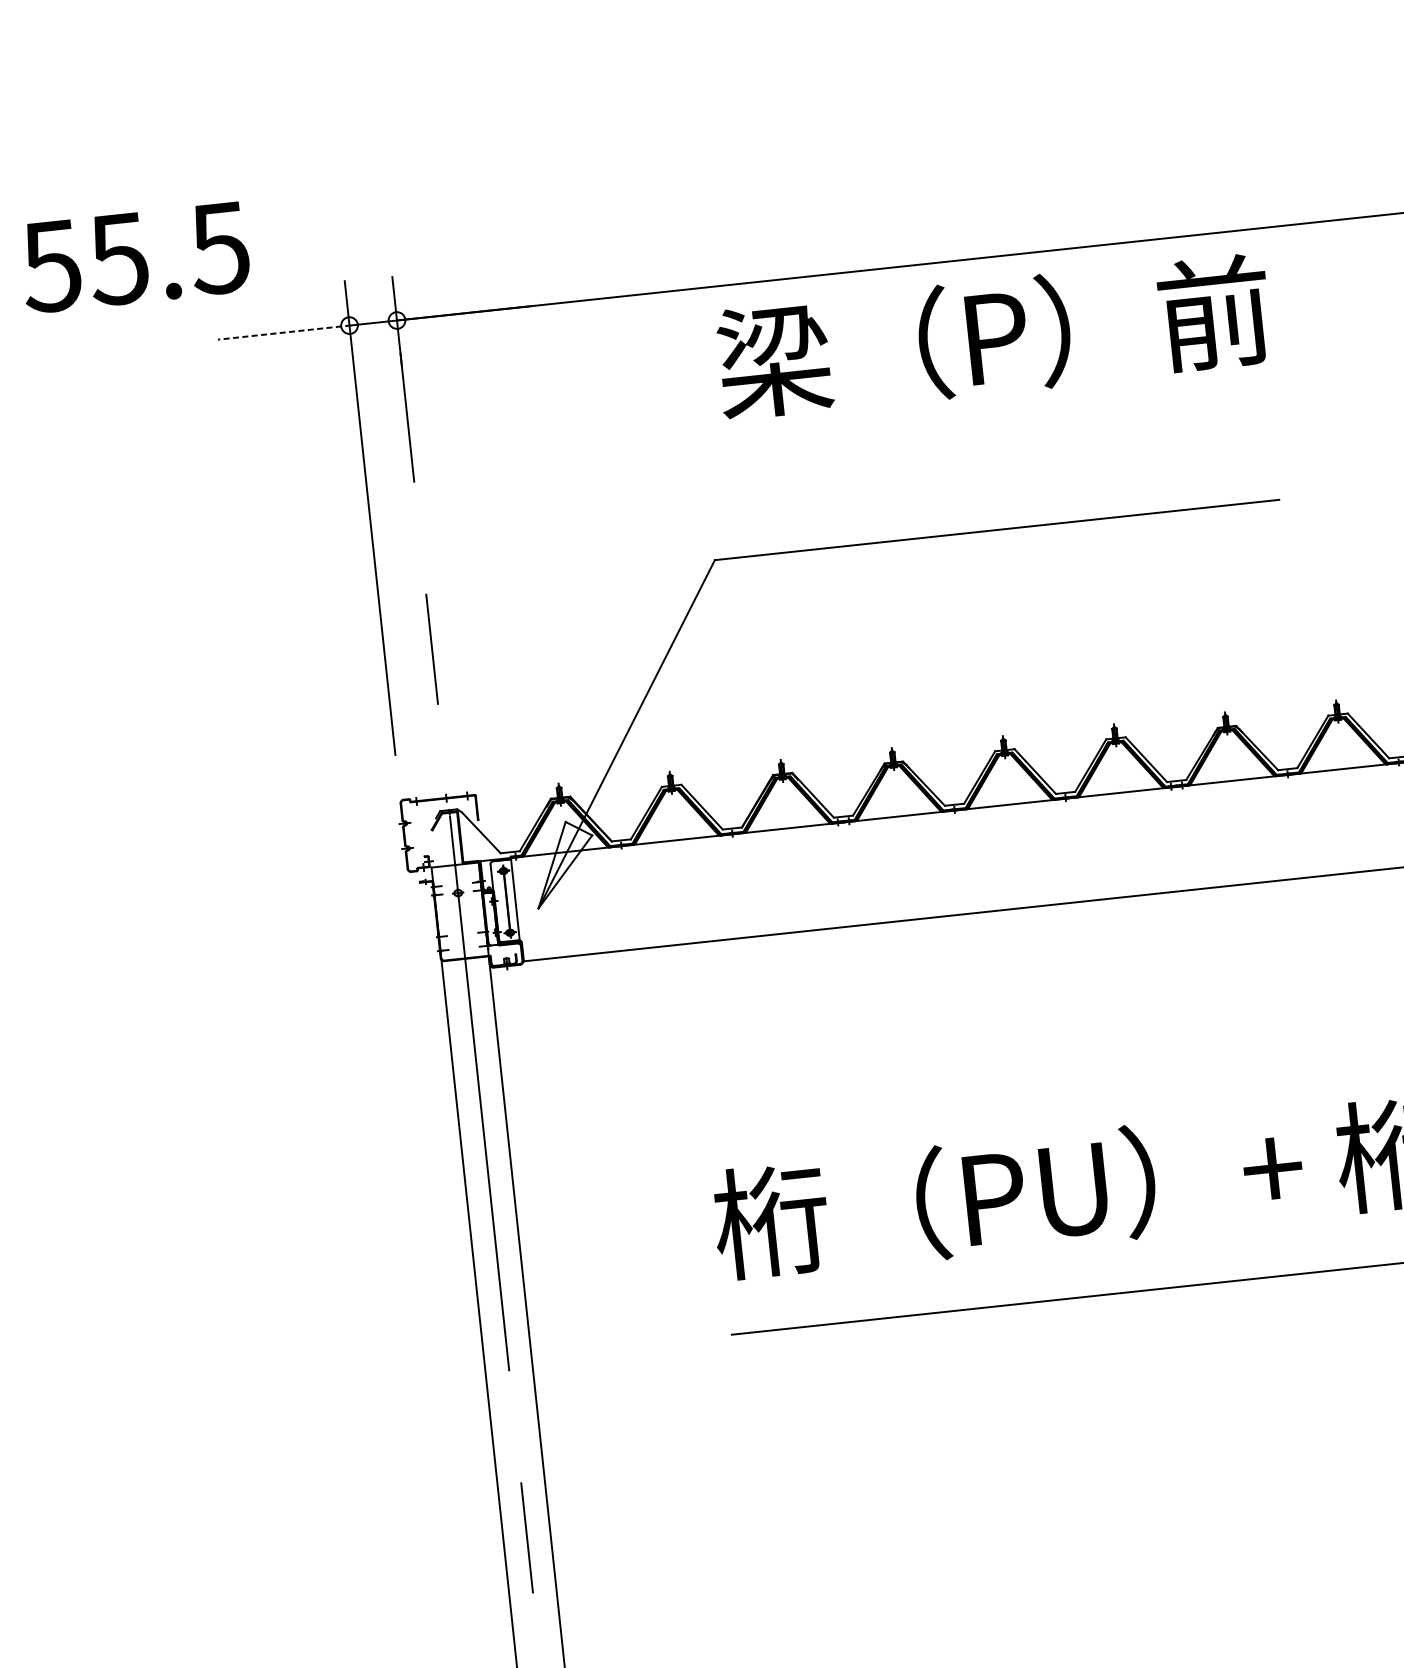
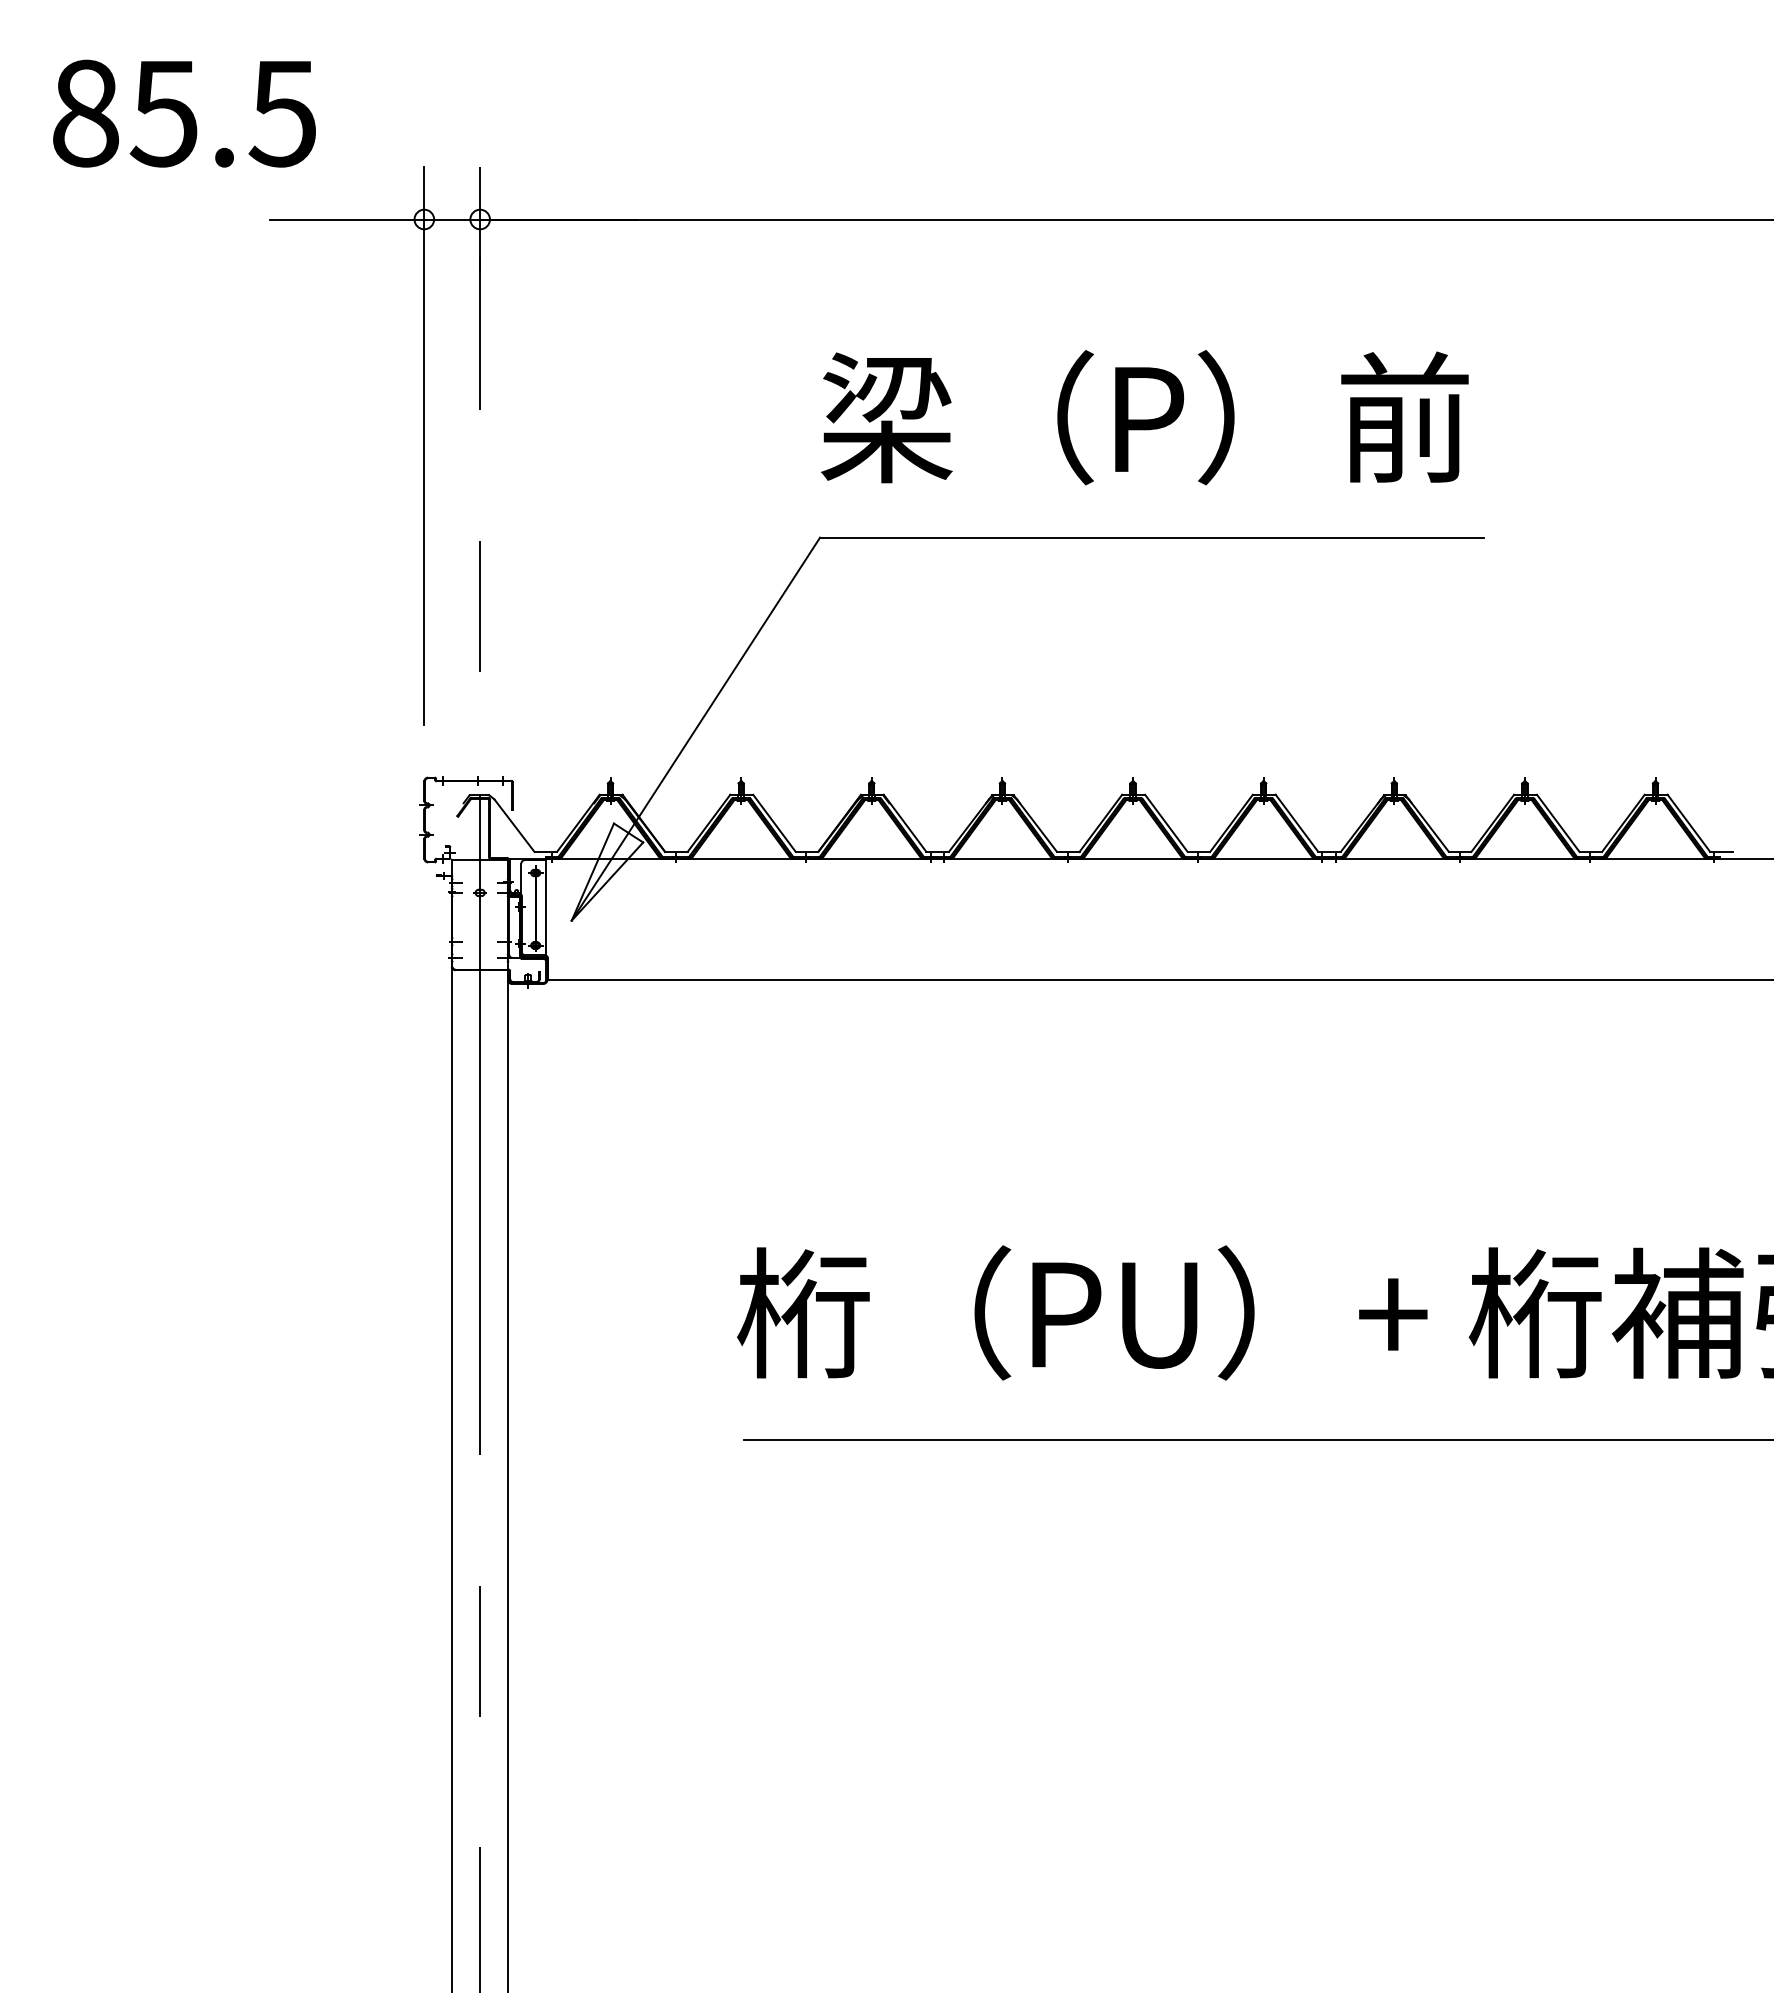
text: (50, 266) -> (84, 113), 55.5 -> 85.5
line: (284, 332) -> (347, 219), dashed -> solid
text: (993, 336) -> (1144, 417), moved

